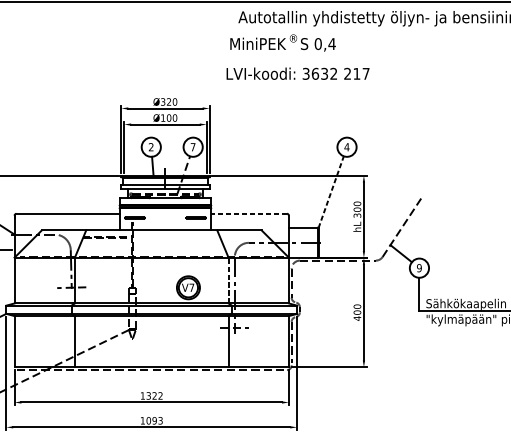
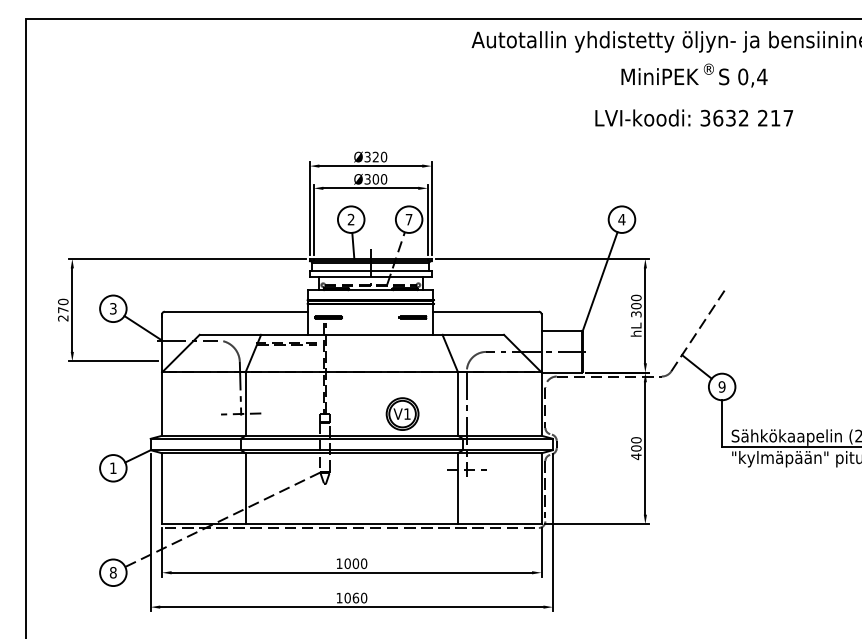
text: (283, 43) -> (694, 75), moved
text: (298, 73) -> (694, 117), moved
text: (163, 118) -> (367, 179), Ø100 -> Ø300
line: (331, 191) -> (600, 281), dashed -> solid
line: (249, 213) -> (486, 311), dashed -> solid
line: (228, 280) -> (458, 404), dashed -> solid
text: (191, 287) -> (407, 413), V7 -> V1
text: (154, 395) -> (355, 563), 1322 -> 1000
text: (157, 420) -> (359, 597), 1093 -> 1060

